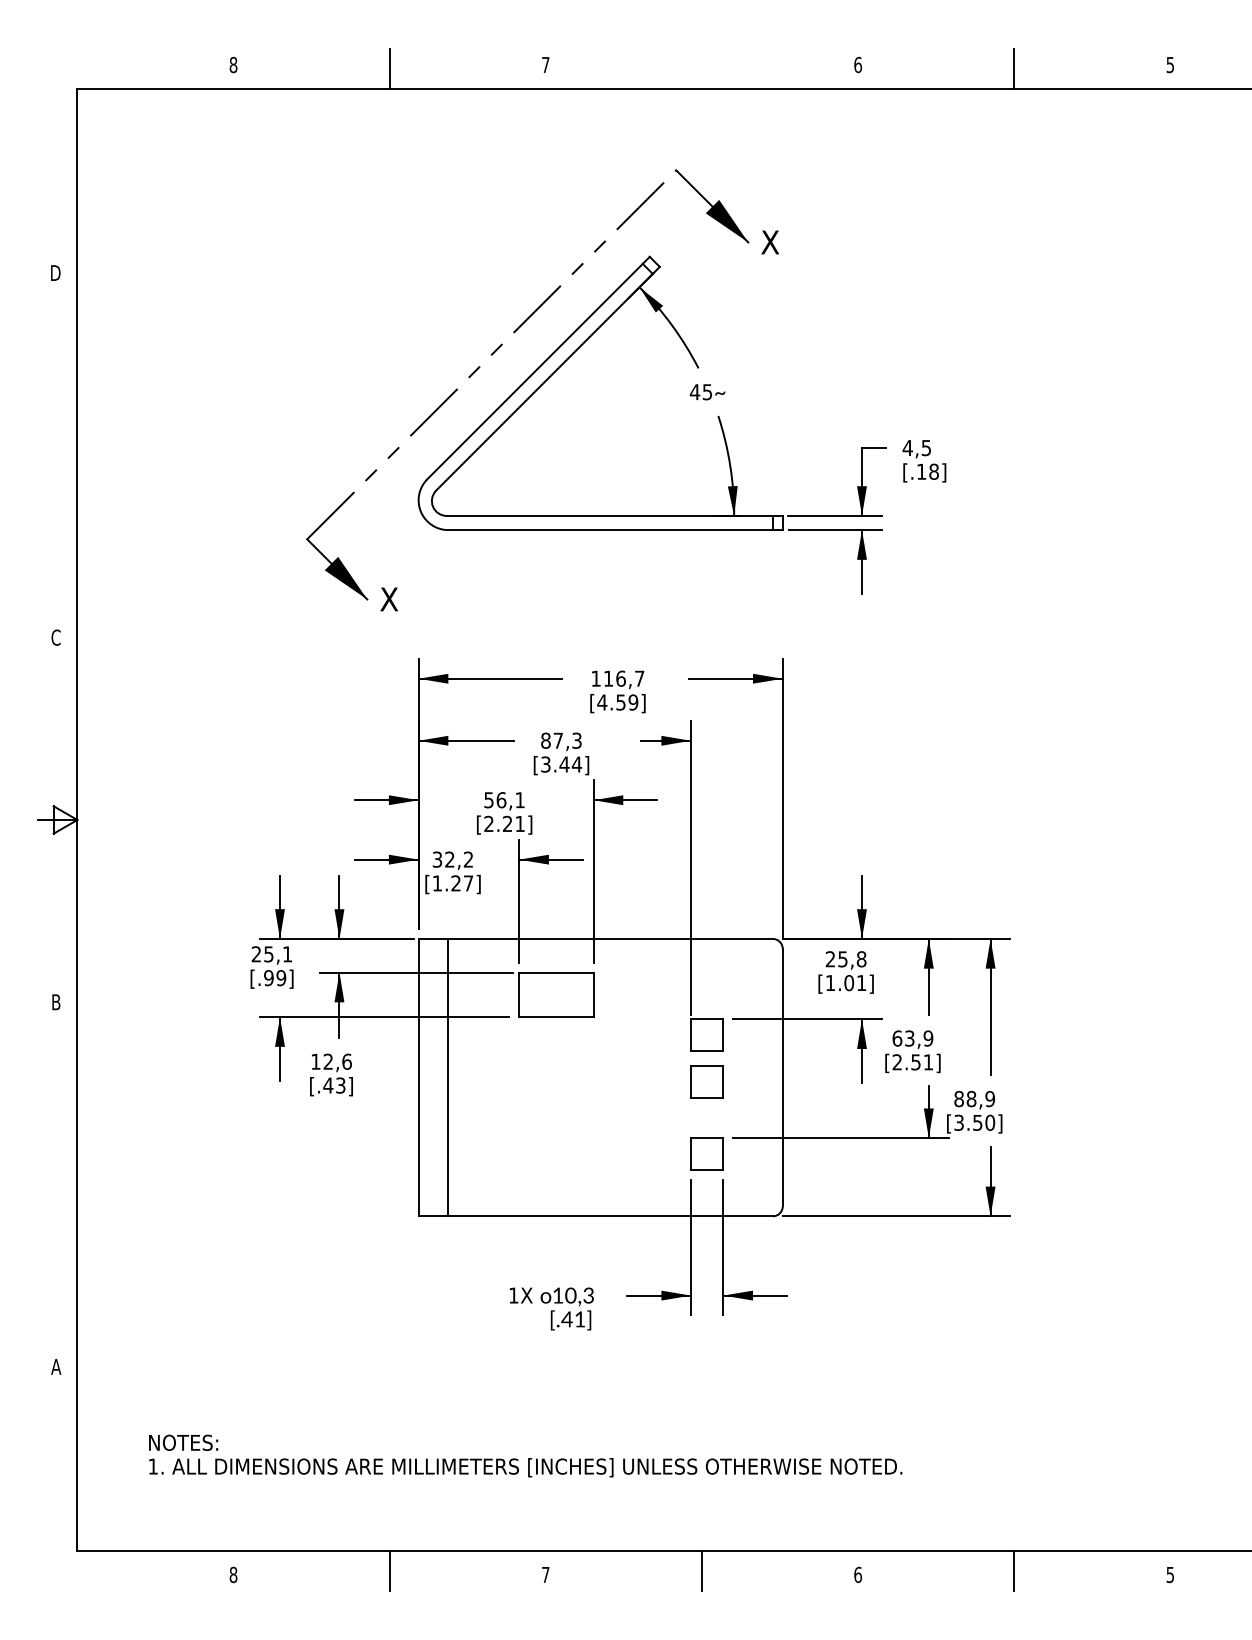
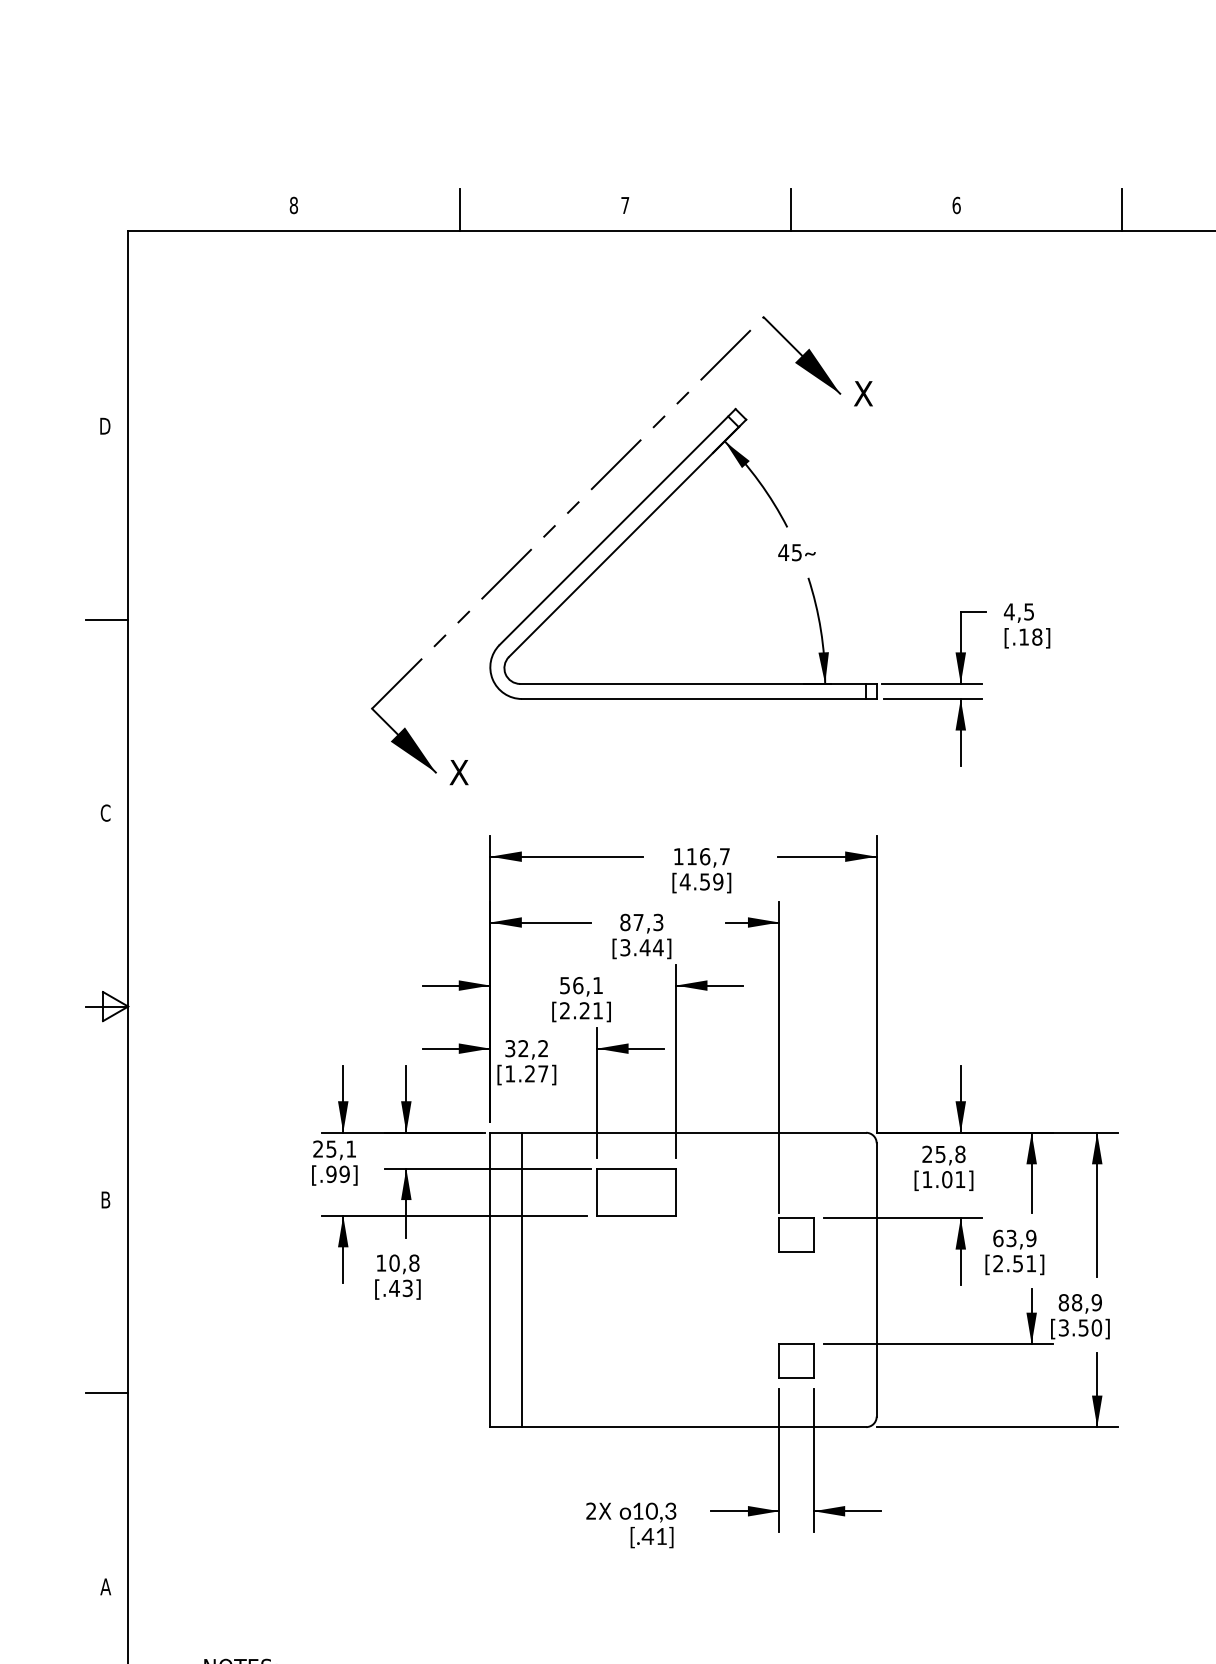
line: (701, 68) -> (790, 209), added
line: (57, 455) -> (107, 619), added
text: (337, 1061) -> (404, 1262), 12,6 -> 10,8
part: (706, 1081) -> (795, 1284), removed
line: (57, 1184) -> (107, 1393), added
text: (513, 1295) -> (591, 1511), 1X -> 2X

